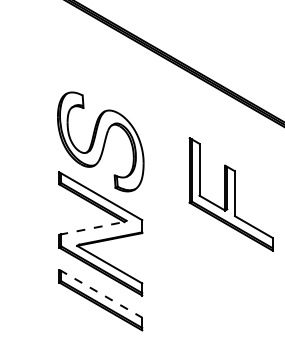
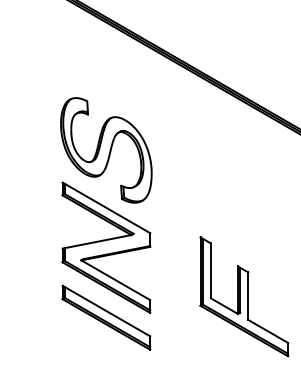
part: (231, 194) -> (244, 296), moved
line: (92, 228) -> (97, 241), dashed -> solid
line: (100, 294) -> (106, 311), dashed -> solid

